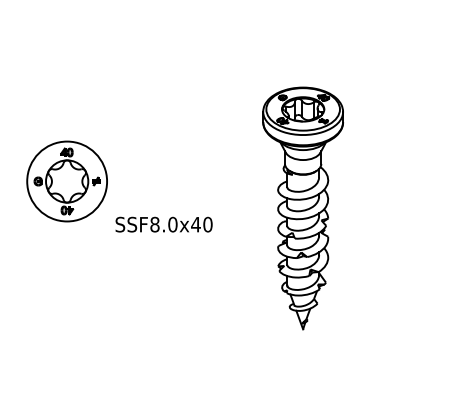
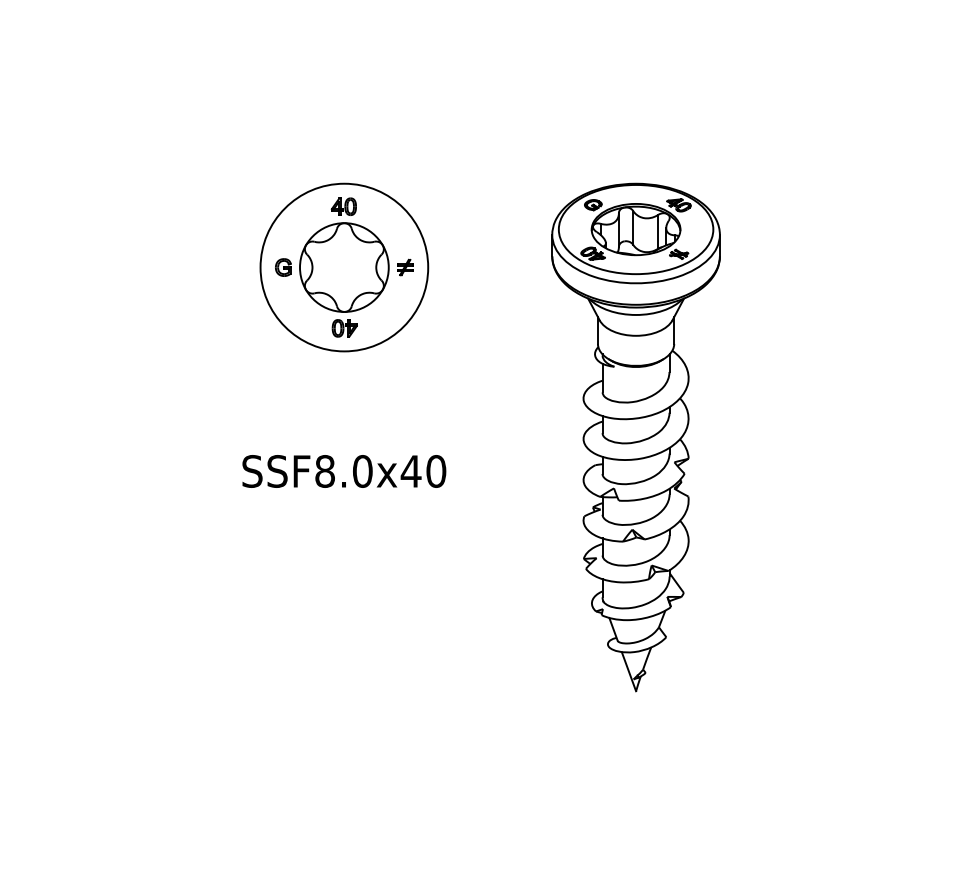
part: (66, 181) -> (342, 267), moved

